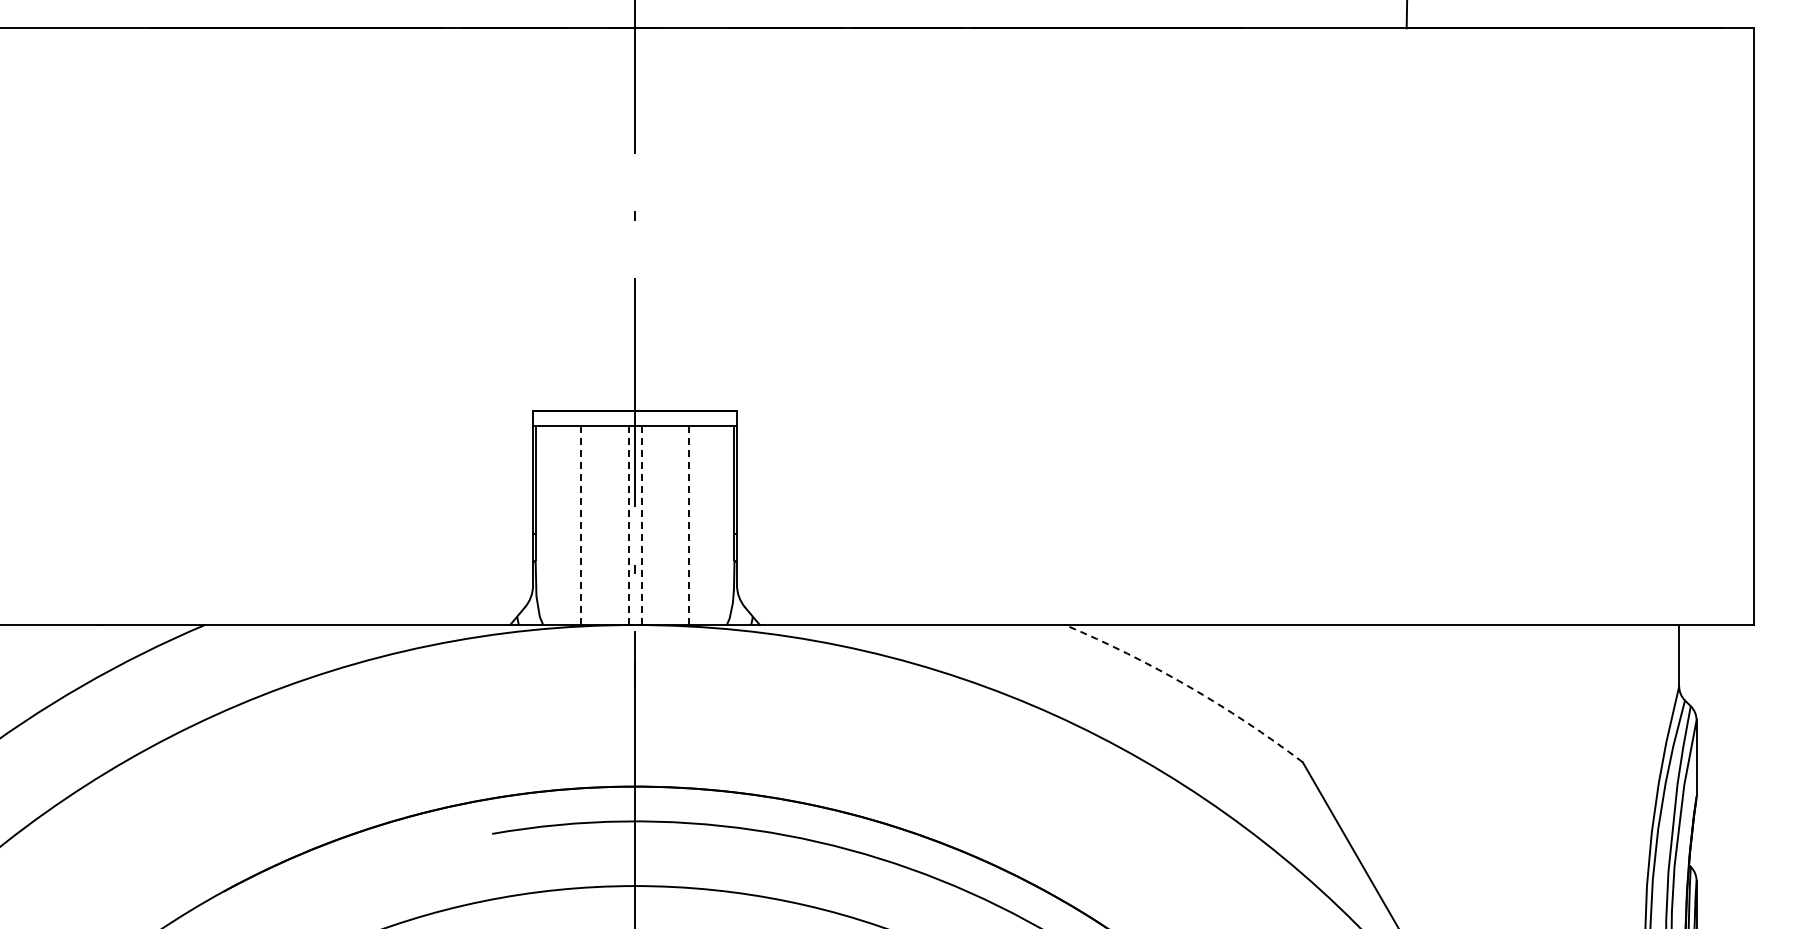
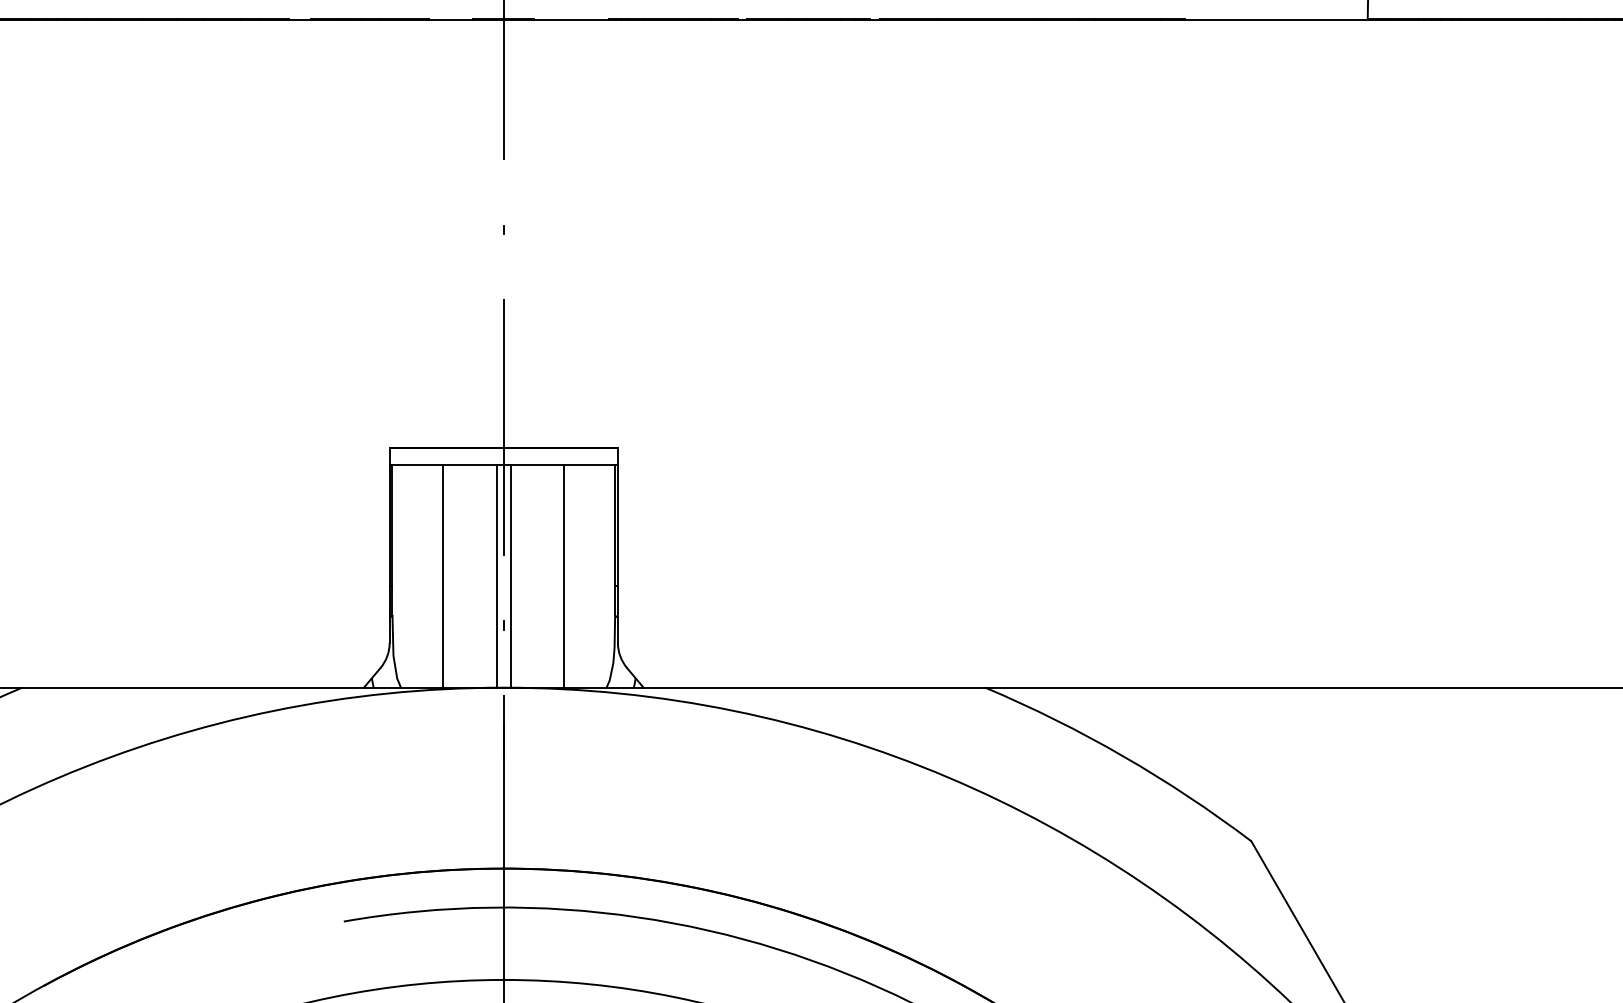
line: (581, 525) -> (443, 576), dashed -> solid
line: (689, 525) -> (564, 576), dashed -> solid
line: (628, 526) -> (496, 577), dashed -> solid
line: (641, 526) -> (511, 577), dashed -> solid
arc: (1188, 686) -> (1123, 756), dashed -> solid

